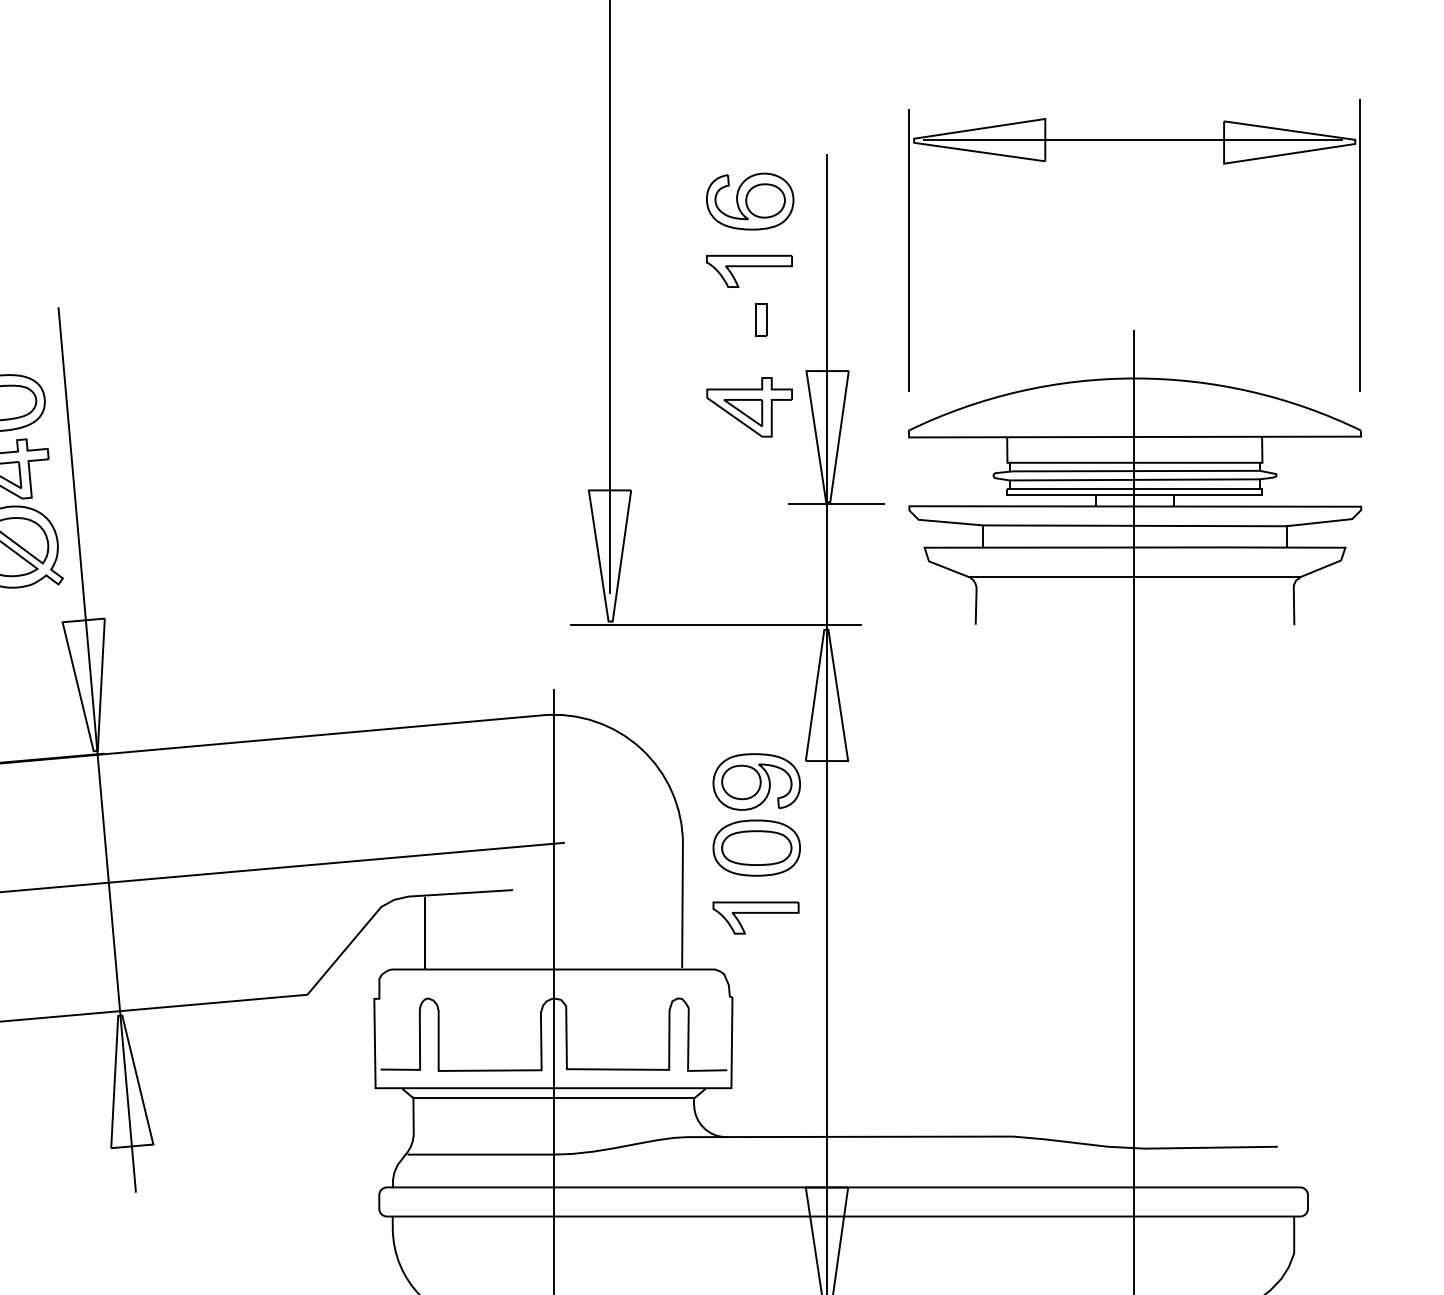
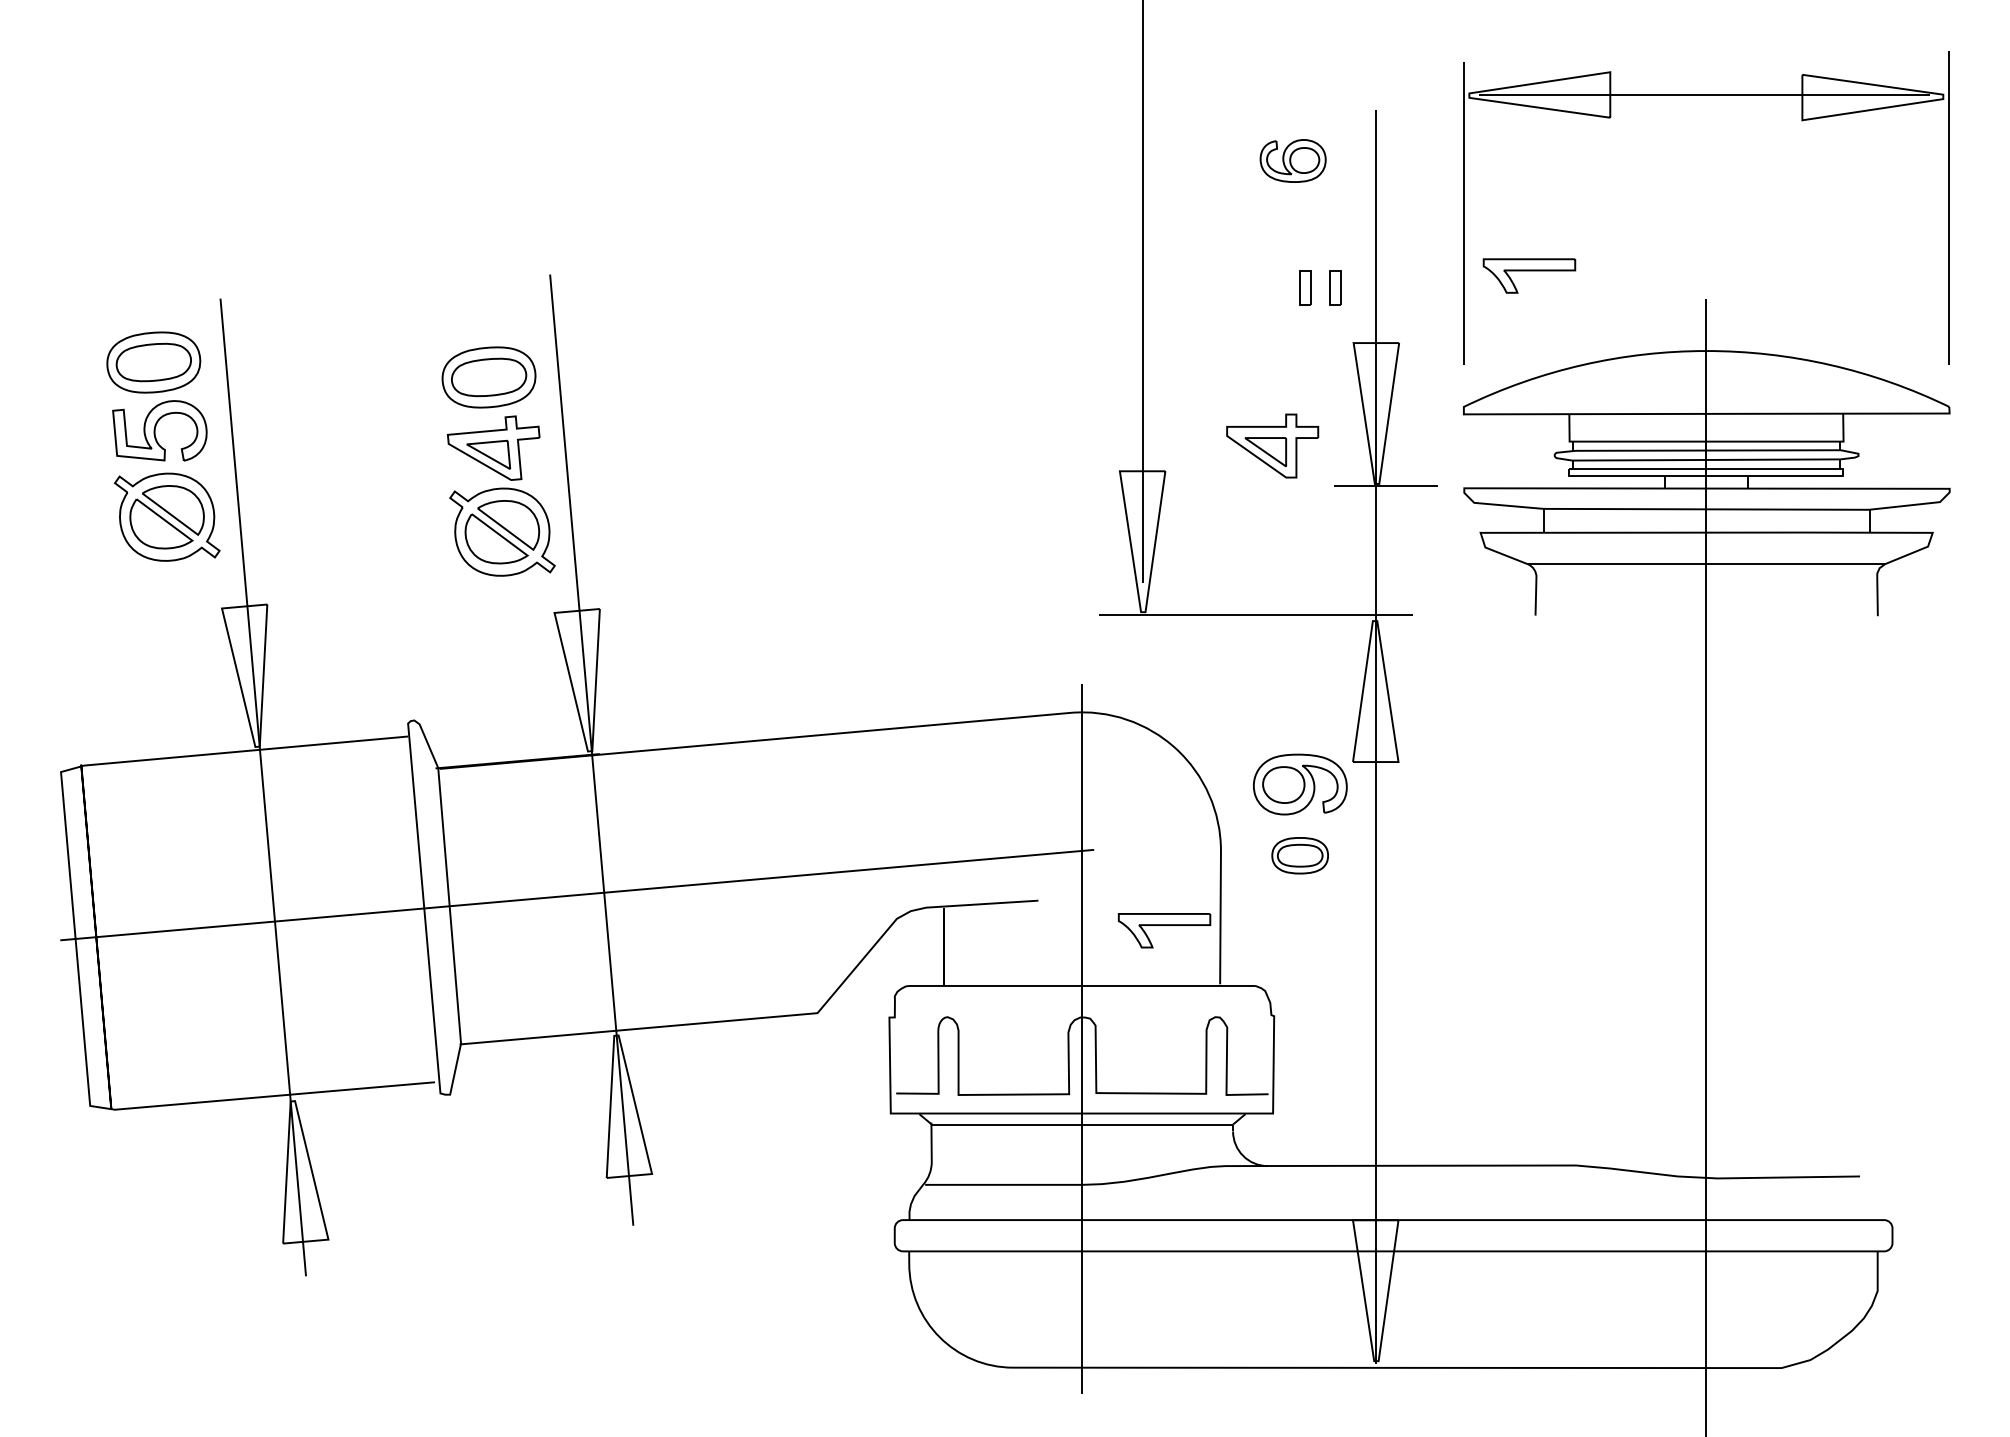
part: (749, 201) -> (1292, 160), size x0.7
part: (749, 270) -> (1529, 275), moved
part: (789, 319) -> (1335, 287), added
part: (749, 406) -> (1272, 445), moved
part: (756, 848) -> (1299, 855), size x0.6
part: (756, 917) -> (1164, 930), moved

